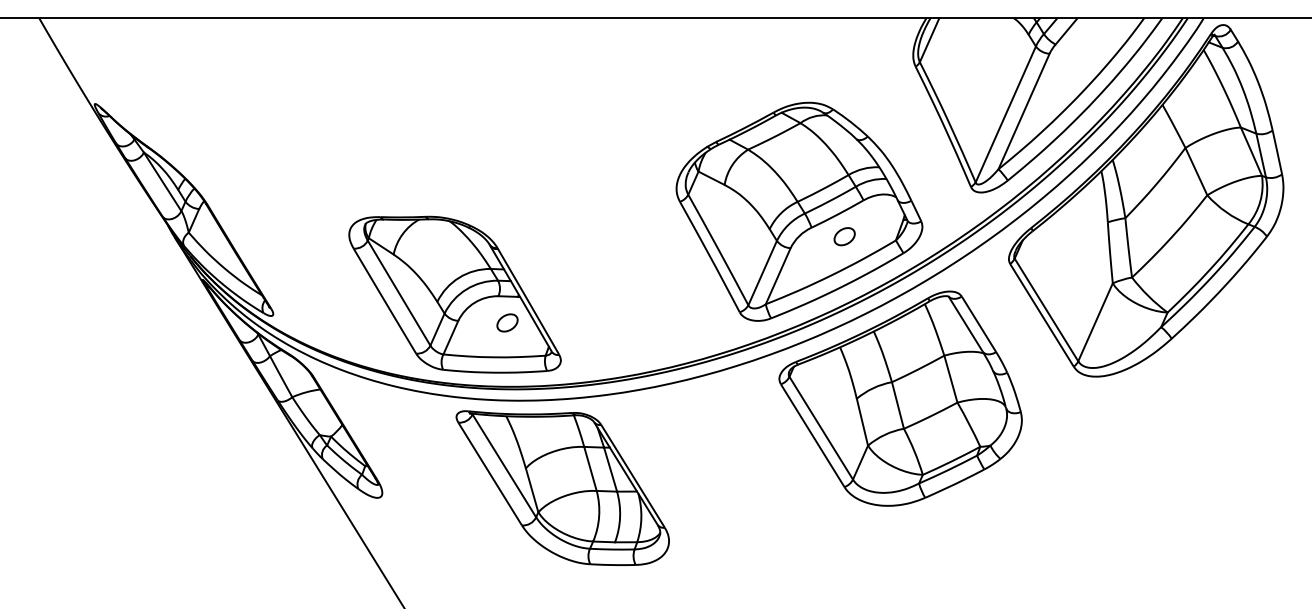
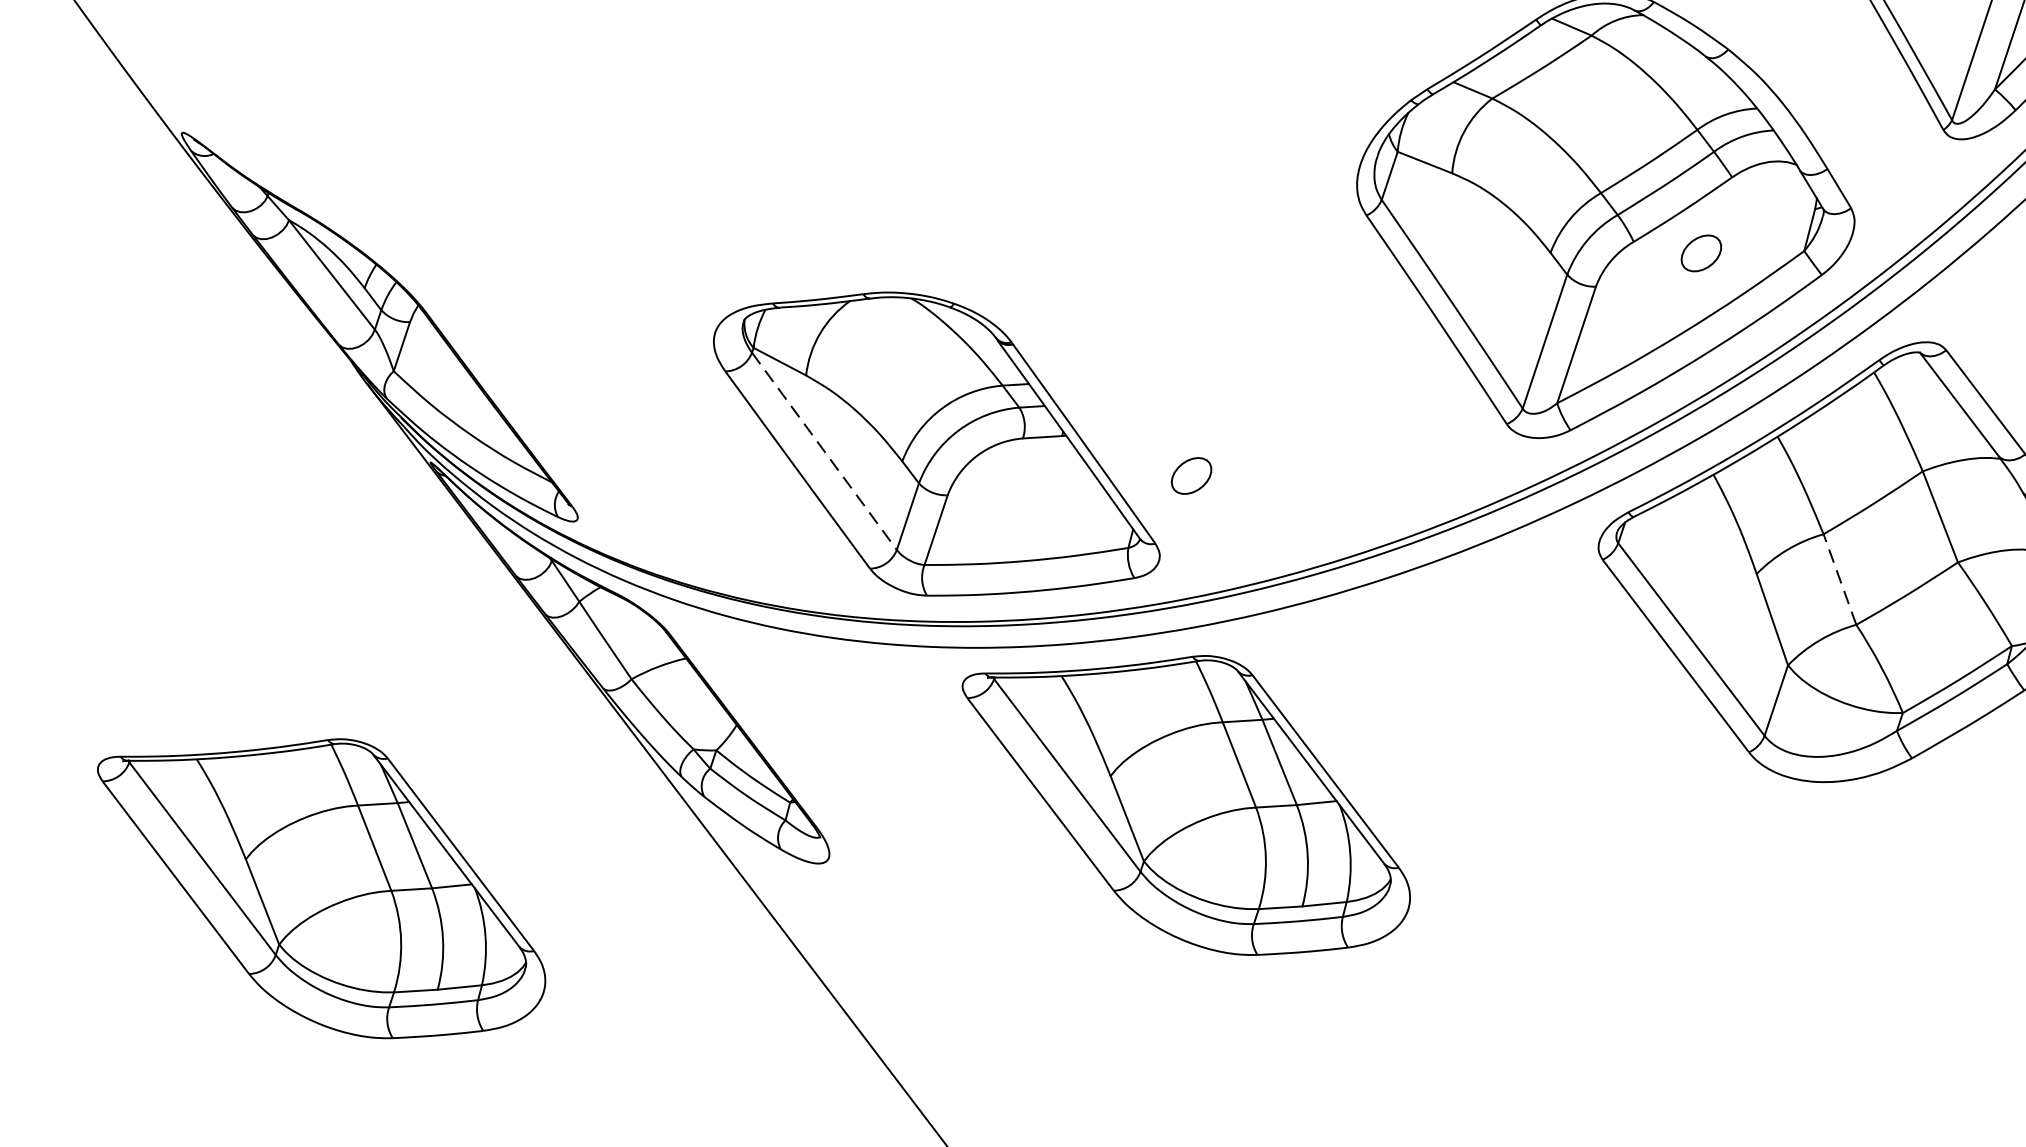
line: (399, 293) -> (825, 452), solid -> dashed
part: (507, 322) -> (1191, 475), moved
line: (897, 405) -> (1839, 579), solid -> dashed
part: (128, 487) -> (322, 890), added

